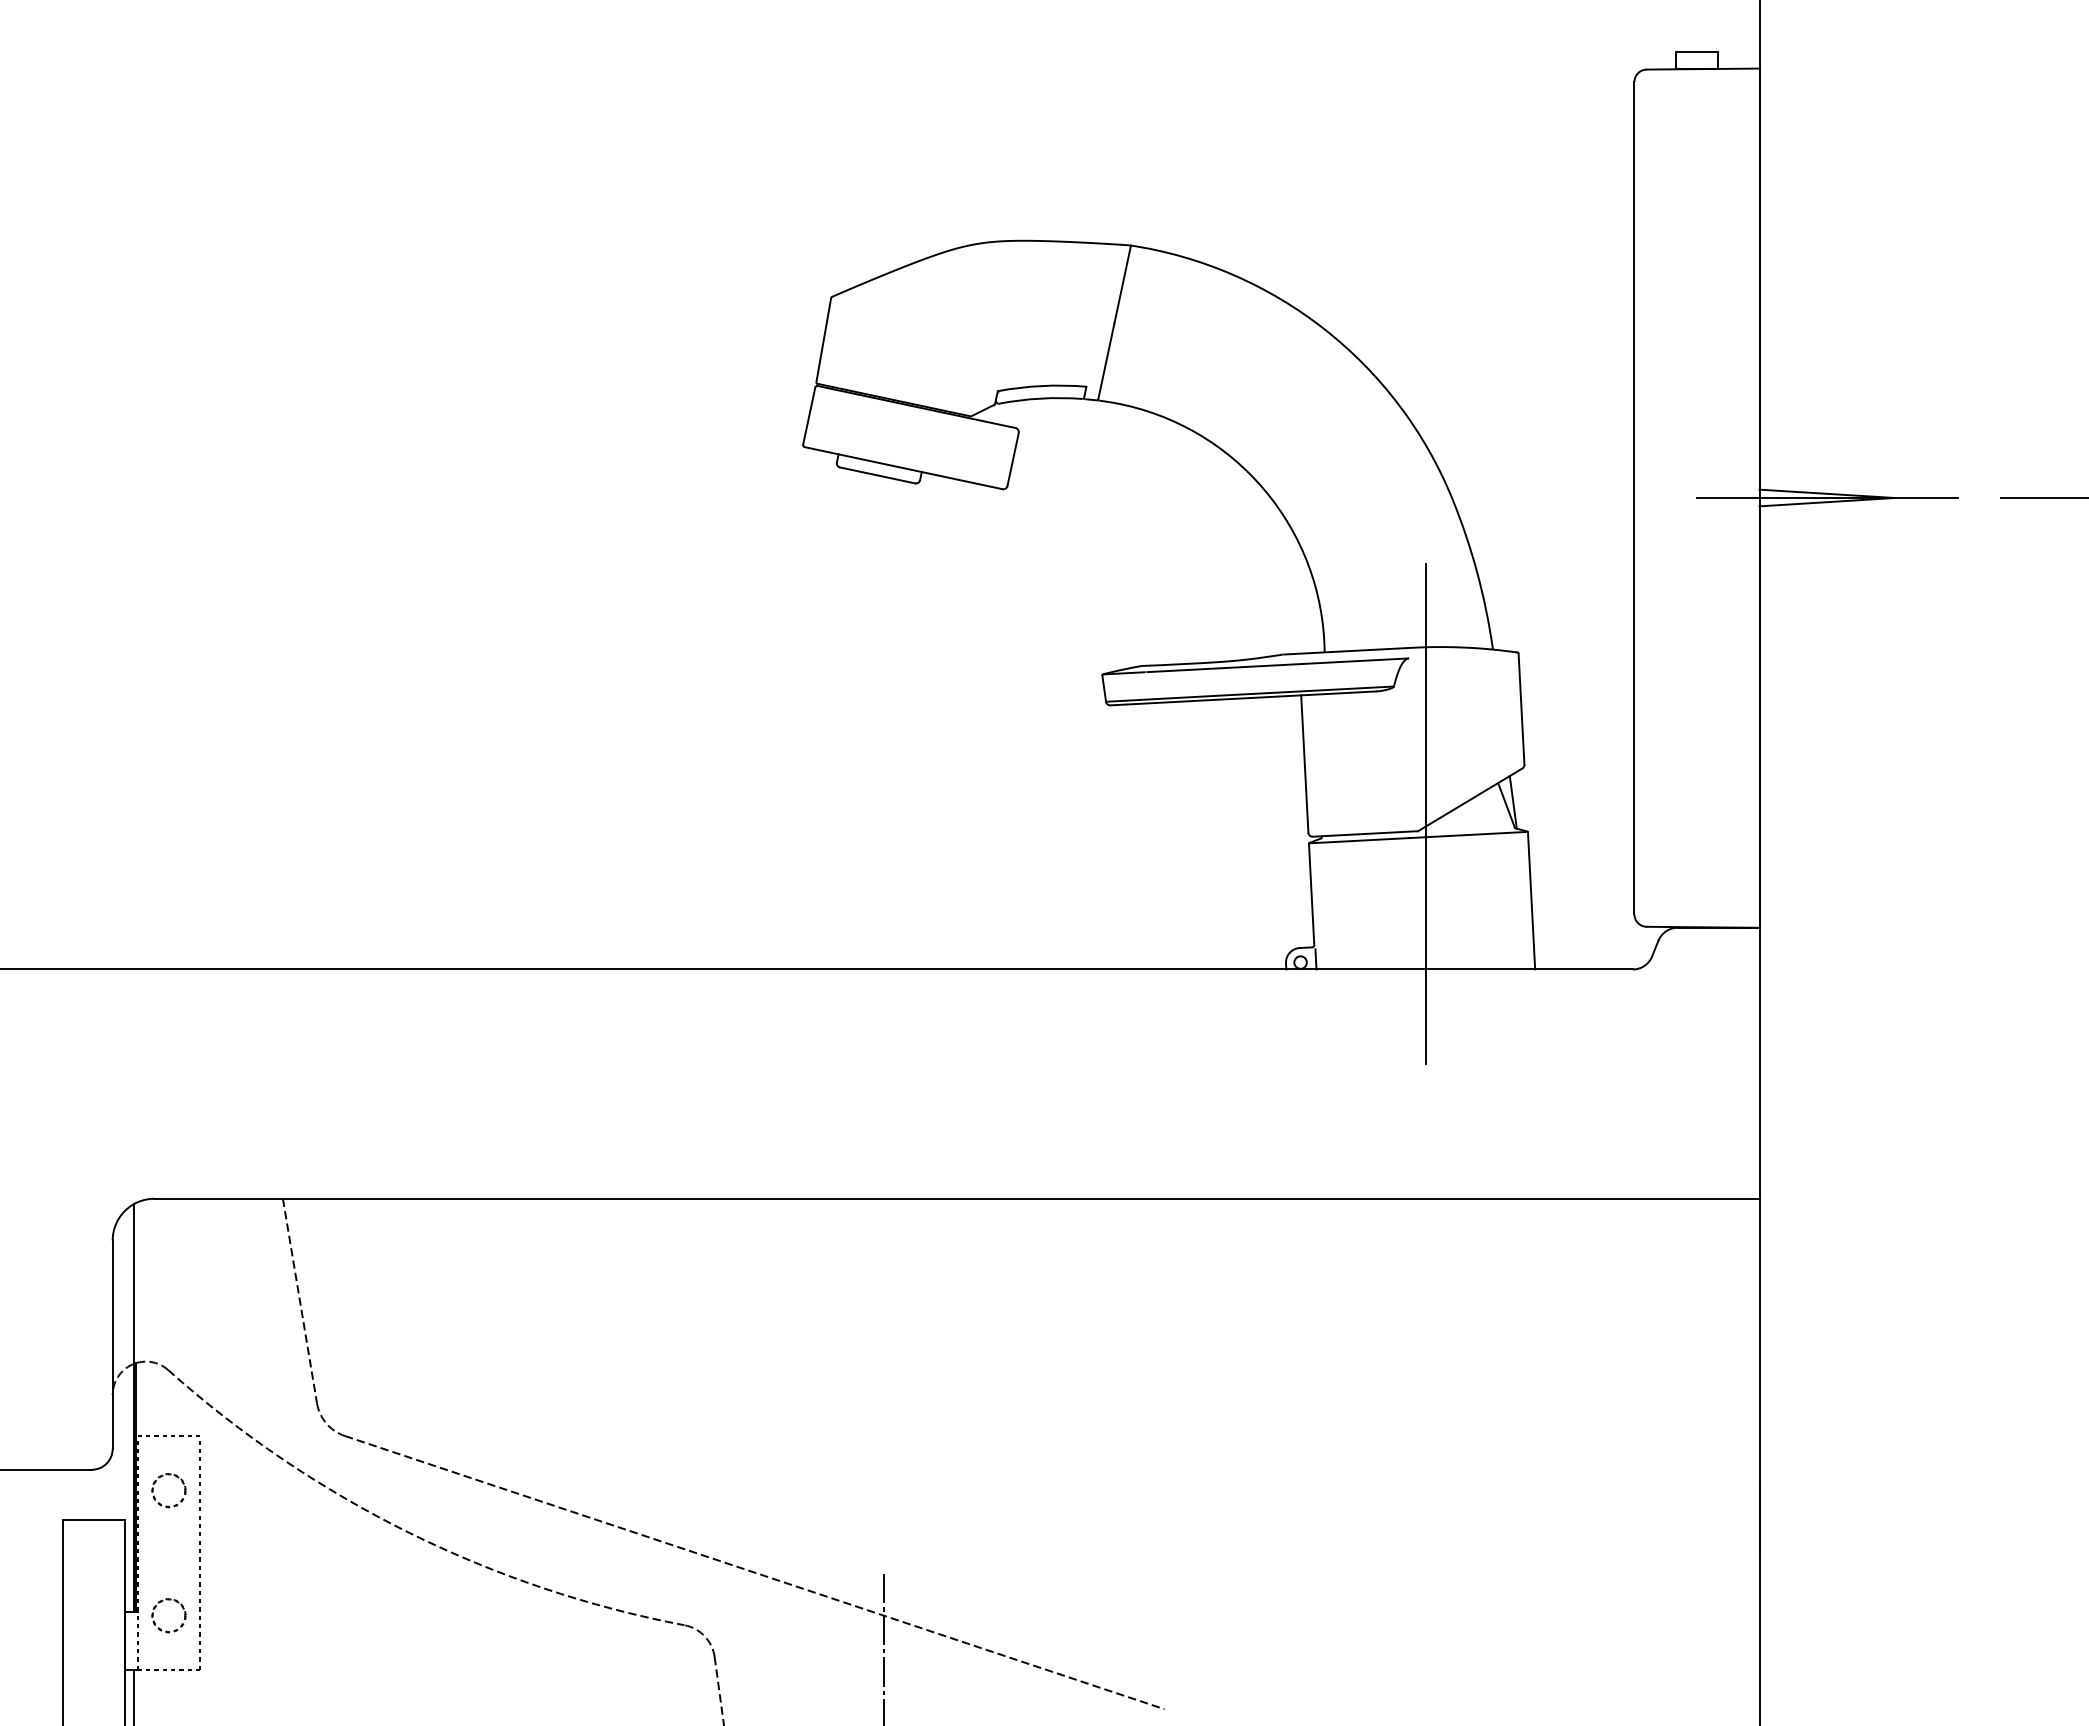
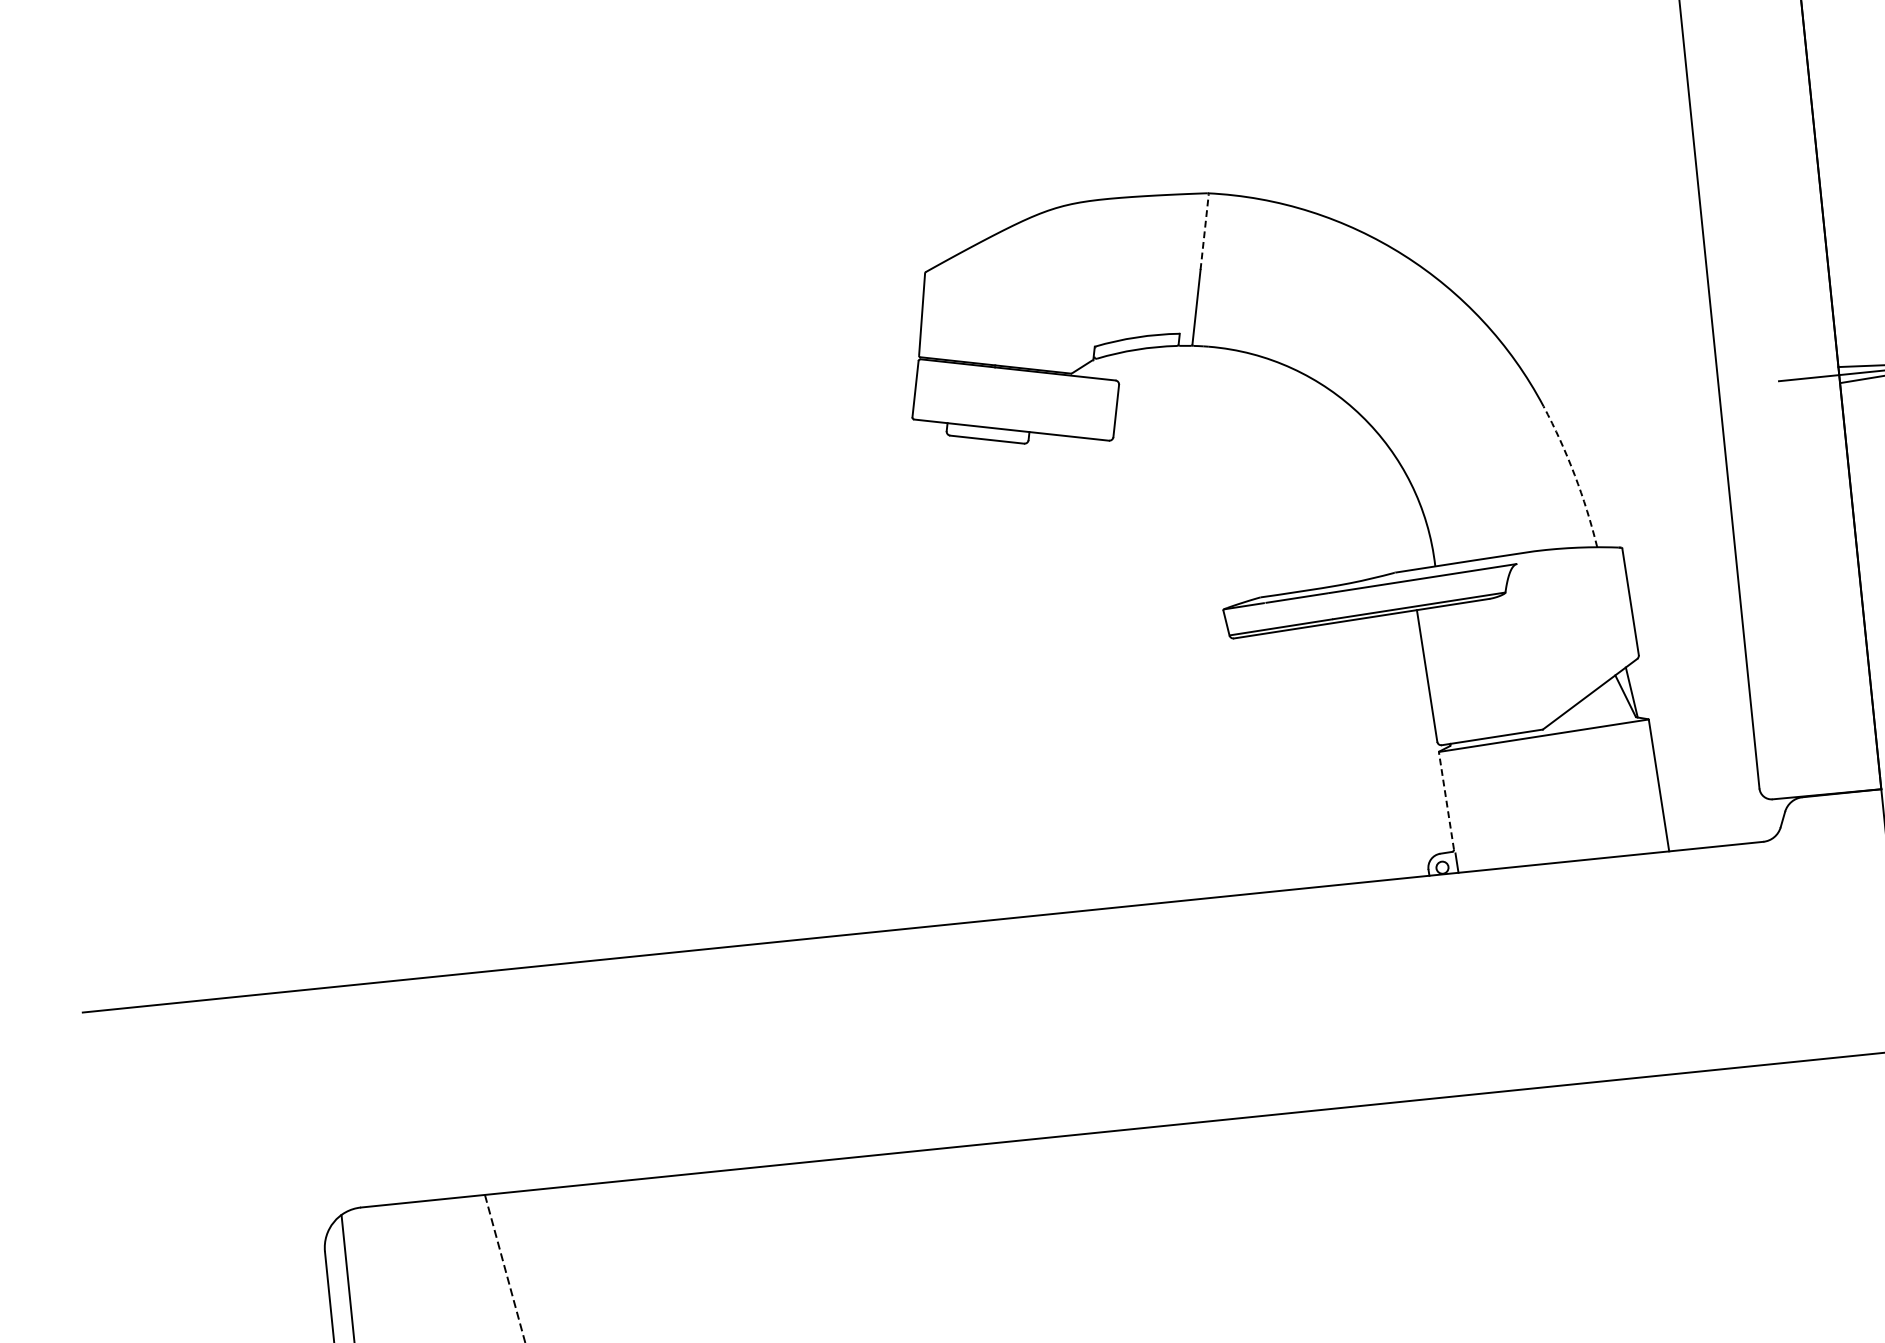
line: (1122, 284) -> (1204, 231), solid -> dashed
arc: (1477, 573) -> (1574, 475), solid -> dashed
line: (1425, 814) -> (1548, 712), removed
line: (1311, 894) -> (1446, 801), solid -> dashed

